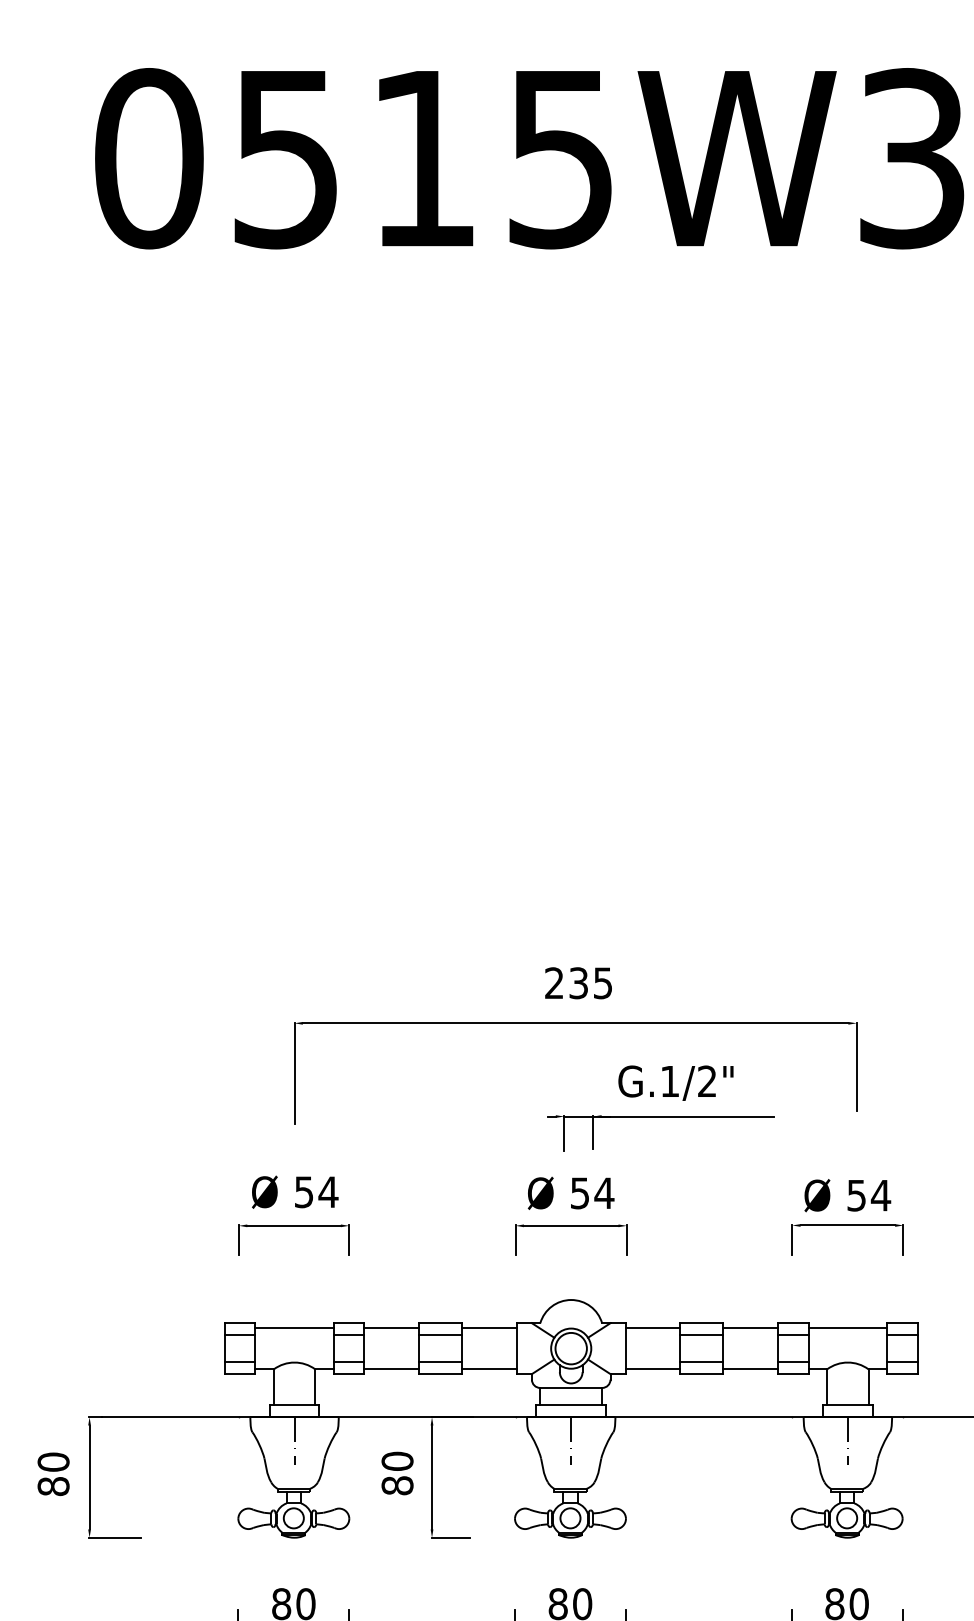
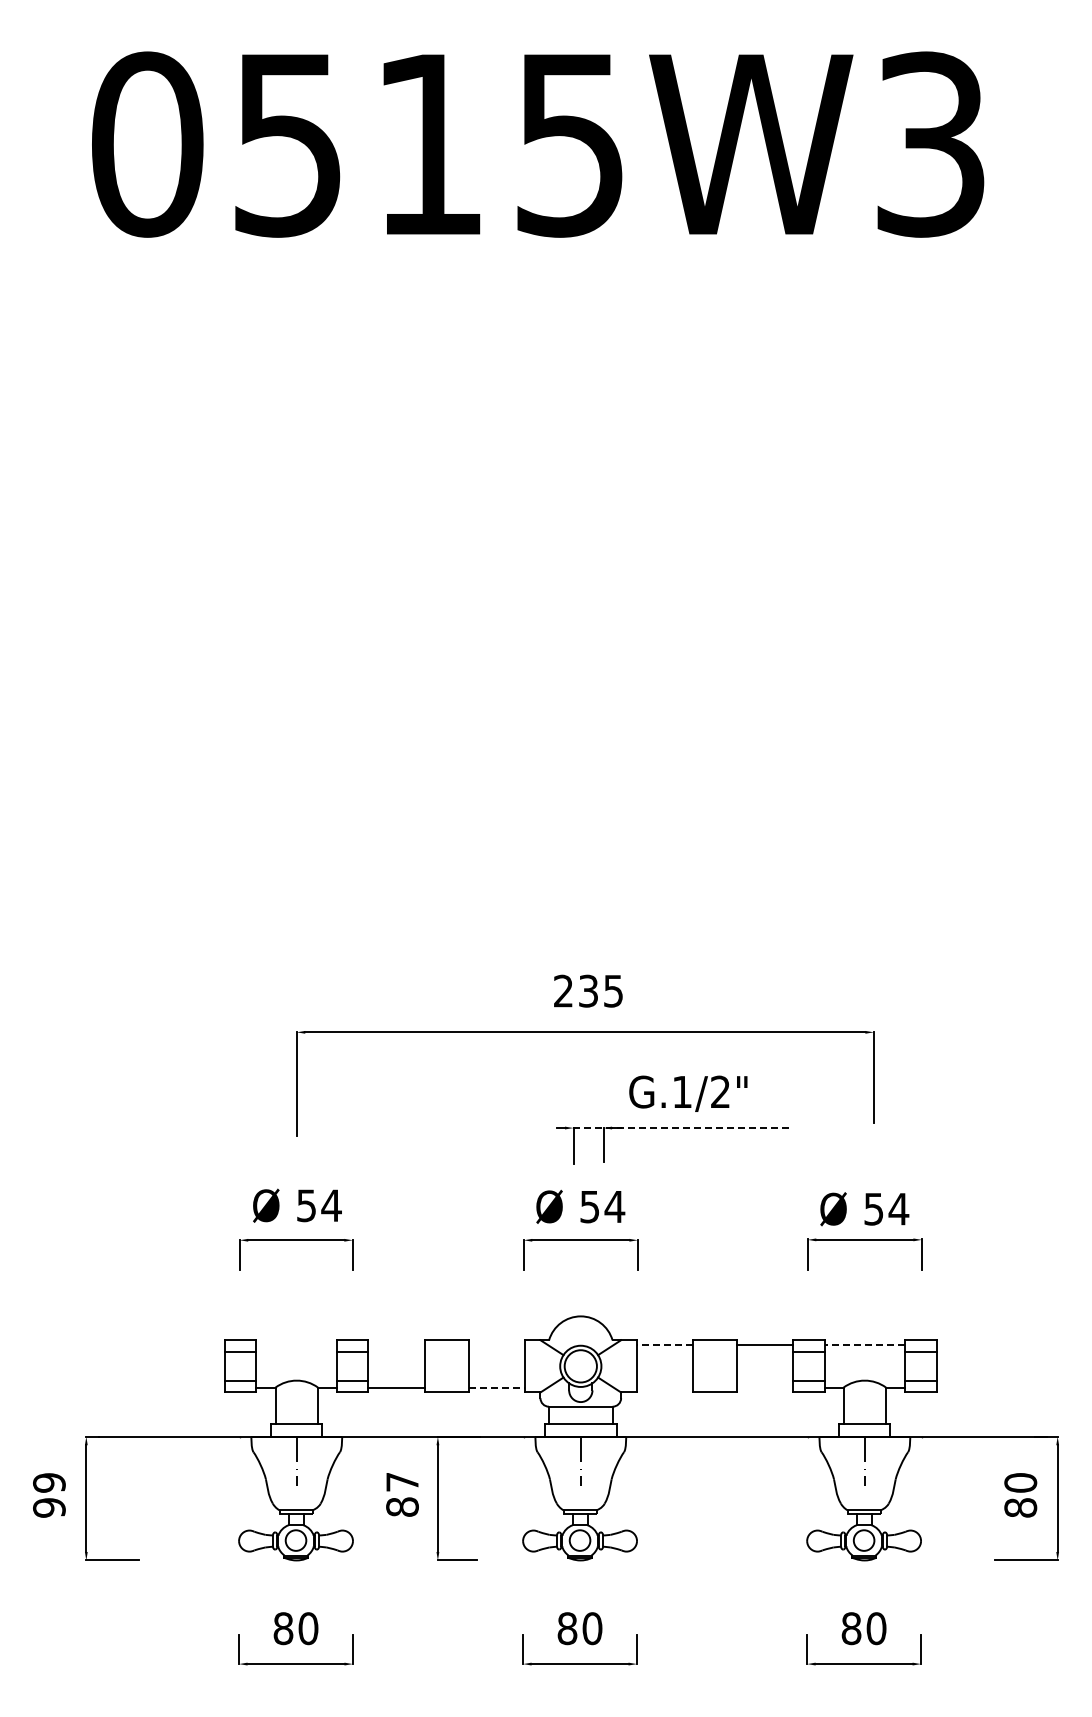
line: (669, 1116) -> (681, 1128), solid -> dashed
line: (294, 1328) -> (296, 1345), removed
line: (391, 1328) -> (396, 1345), removed
line: (489, 1328) -> (496, 1345), removed
line: (652, 1328) -> (664, 1345), solid -> dashed
line: (847, 1328) -> (864, 1345), solid -> dashed
line: (440, 1335) -> (446, 1352), removed
line: (701, 1335) -> (714, 1352), removed
line: (440, 1362) -> (446, 1380), removed
line: (701, 1362) -> (714, 1380), removed
line: (490, 1369) -> (497, 1387), solid -> dashed
line: (652, 1369) -> (664, 1387), removed
line: (751, 1369) -> (765, 1387), removed
text: (397, 1460) -> (402, 1481), 80 -> 87
text: (53, 1474) -> (49, 1495), 80 -> 99

